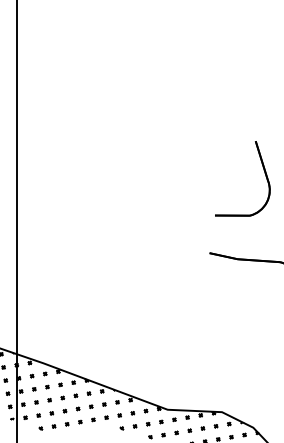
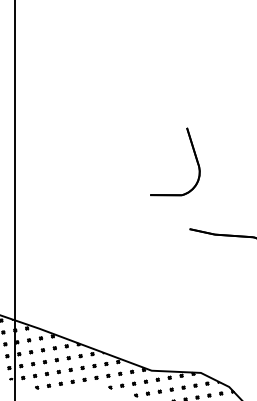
part: (263, 170) -> (194, 154), moved

